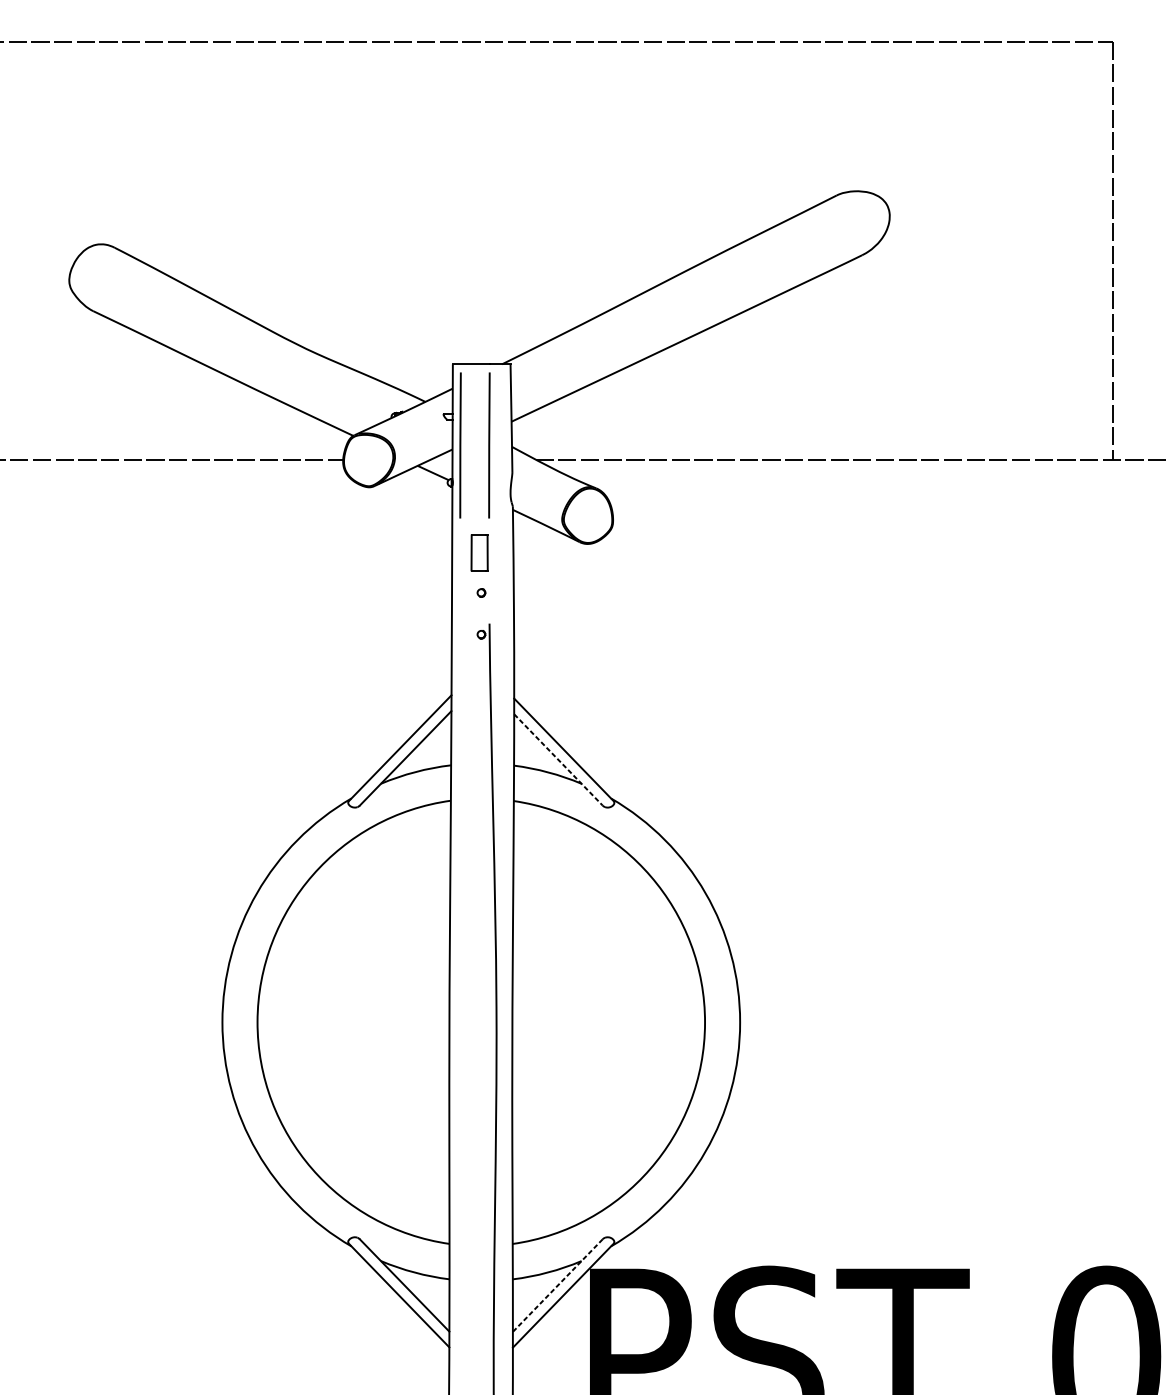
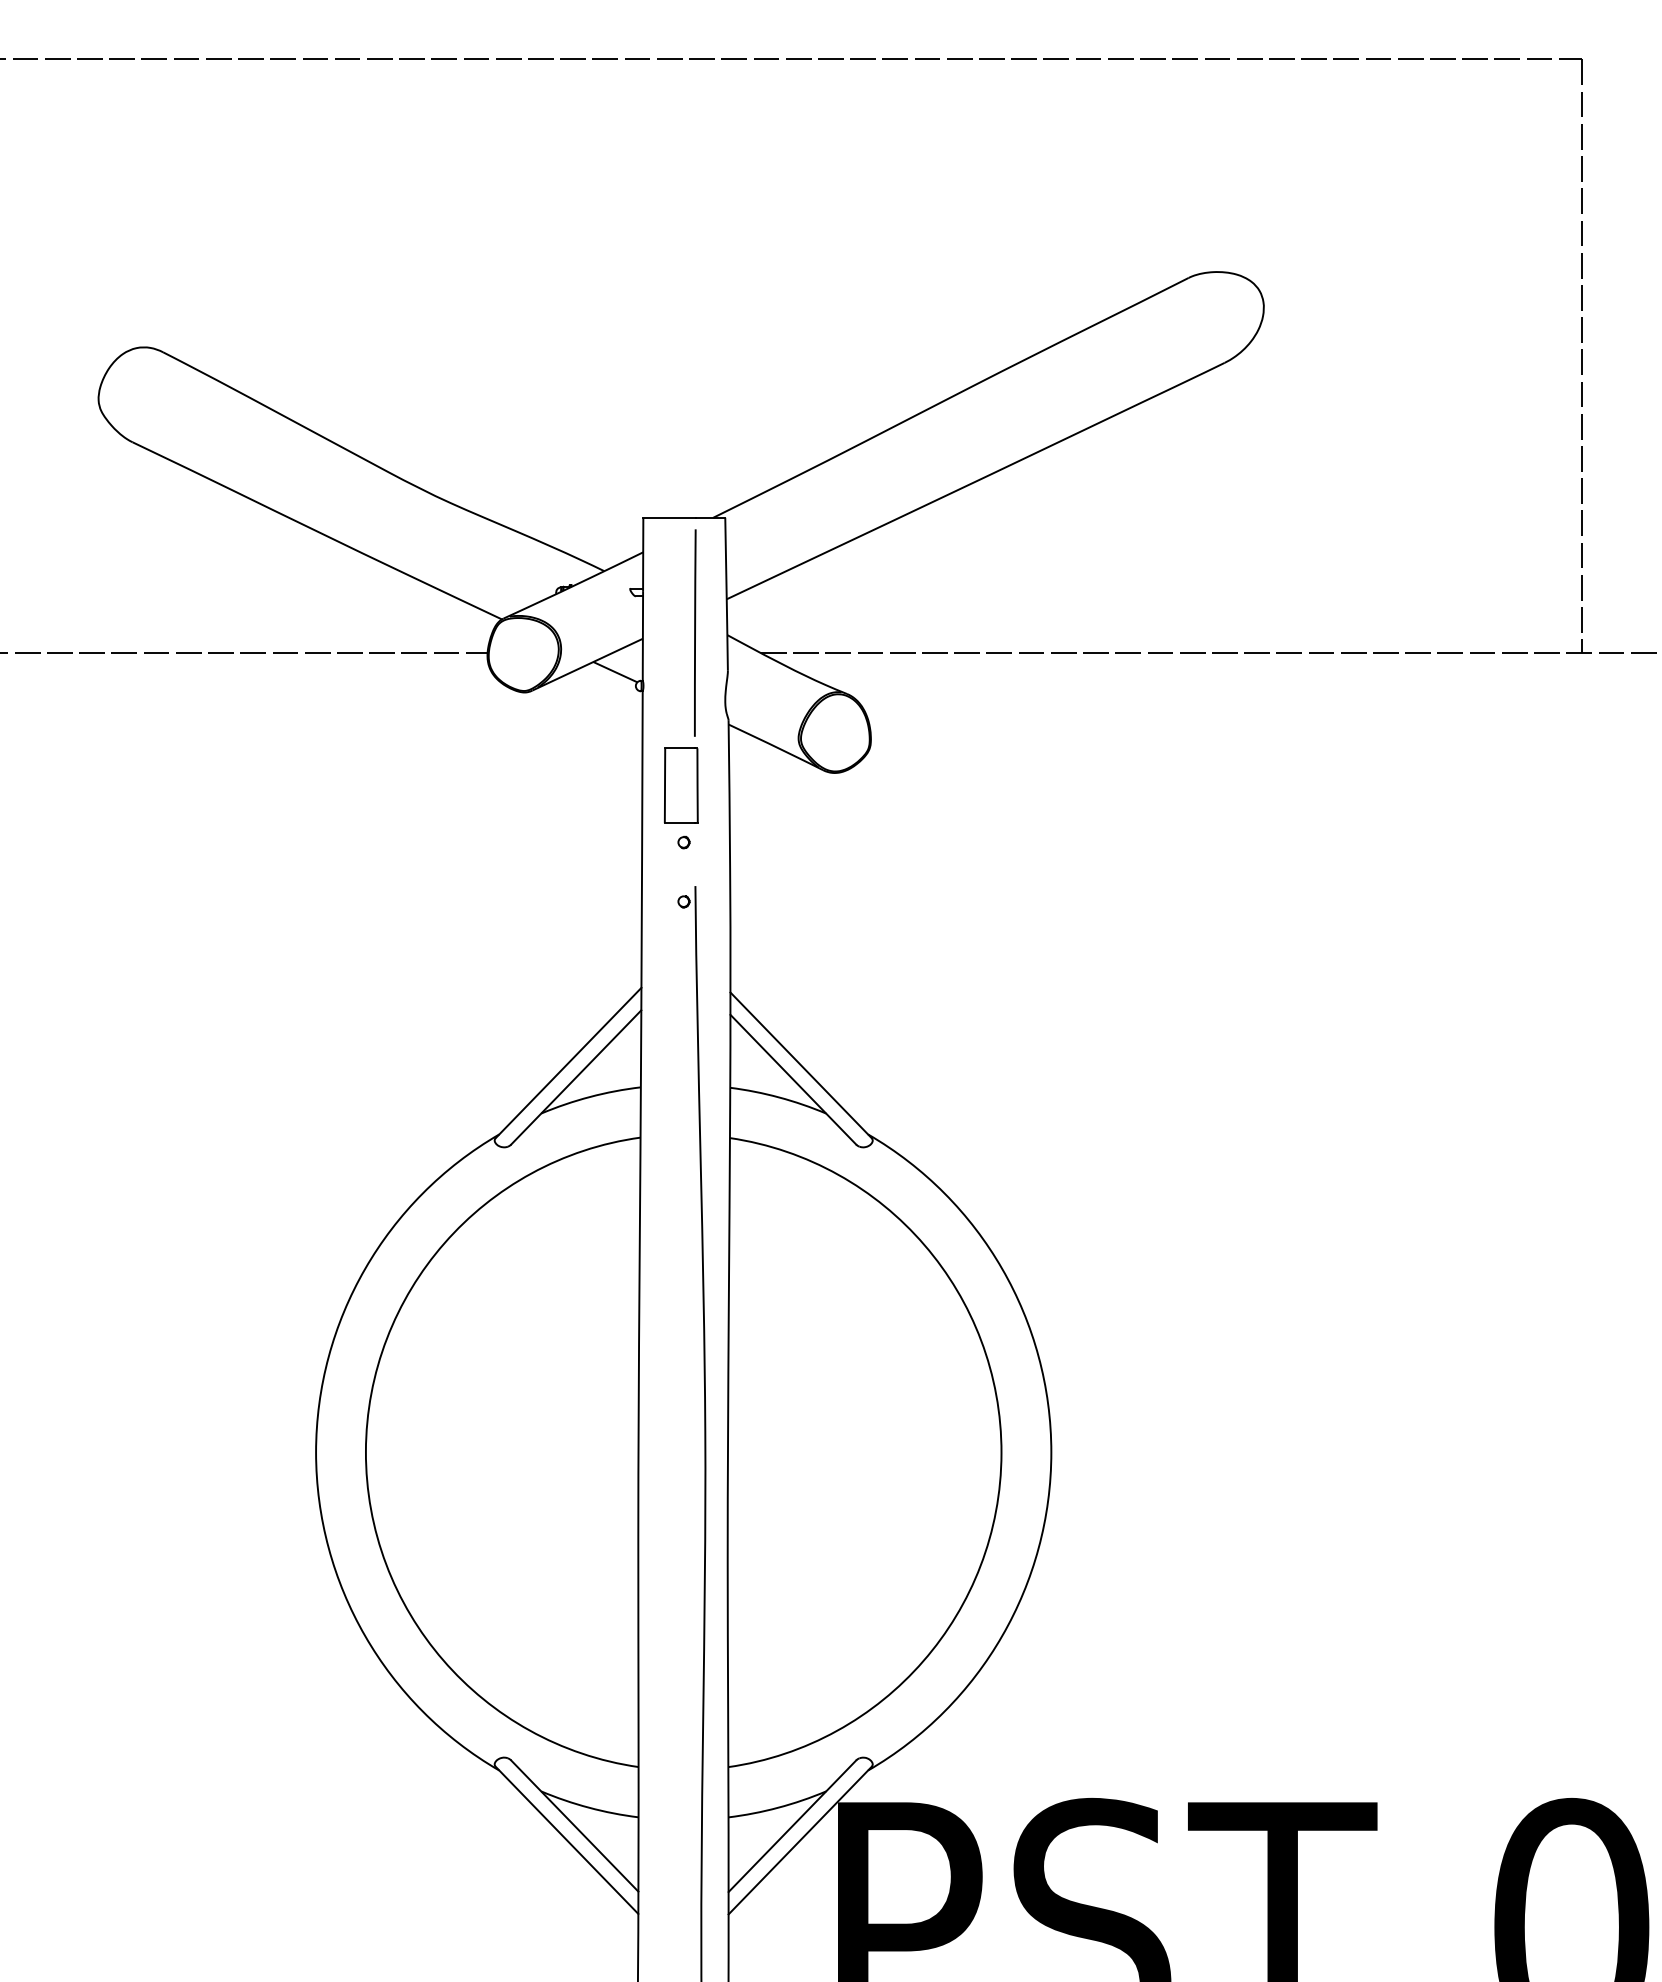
line: (460, 445) -> (654, 632), removed
part: (479, 552) -> (681, 785), size x1.43
line: (558, 760) -> (793, 1080), dashed -> solid
line: (557, 1285) -> (792, 1826), dashed -> solid

